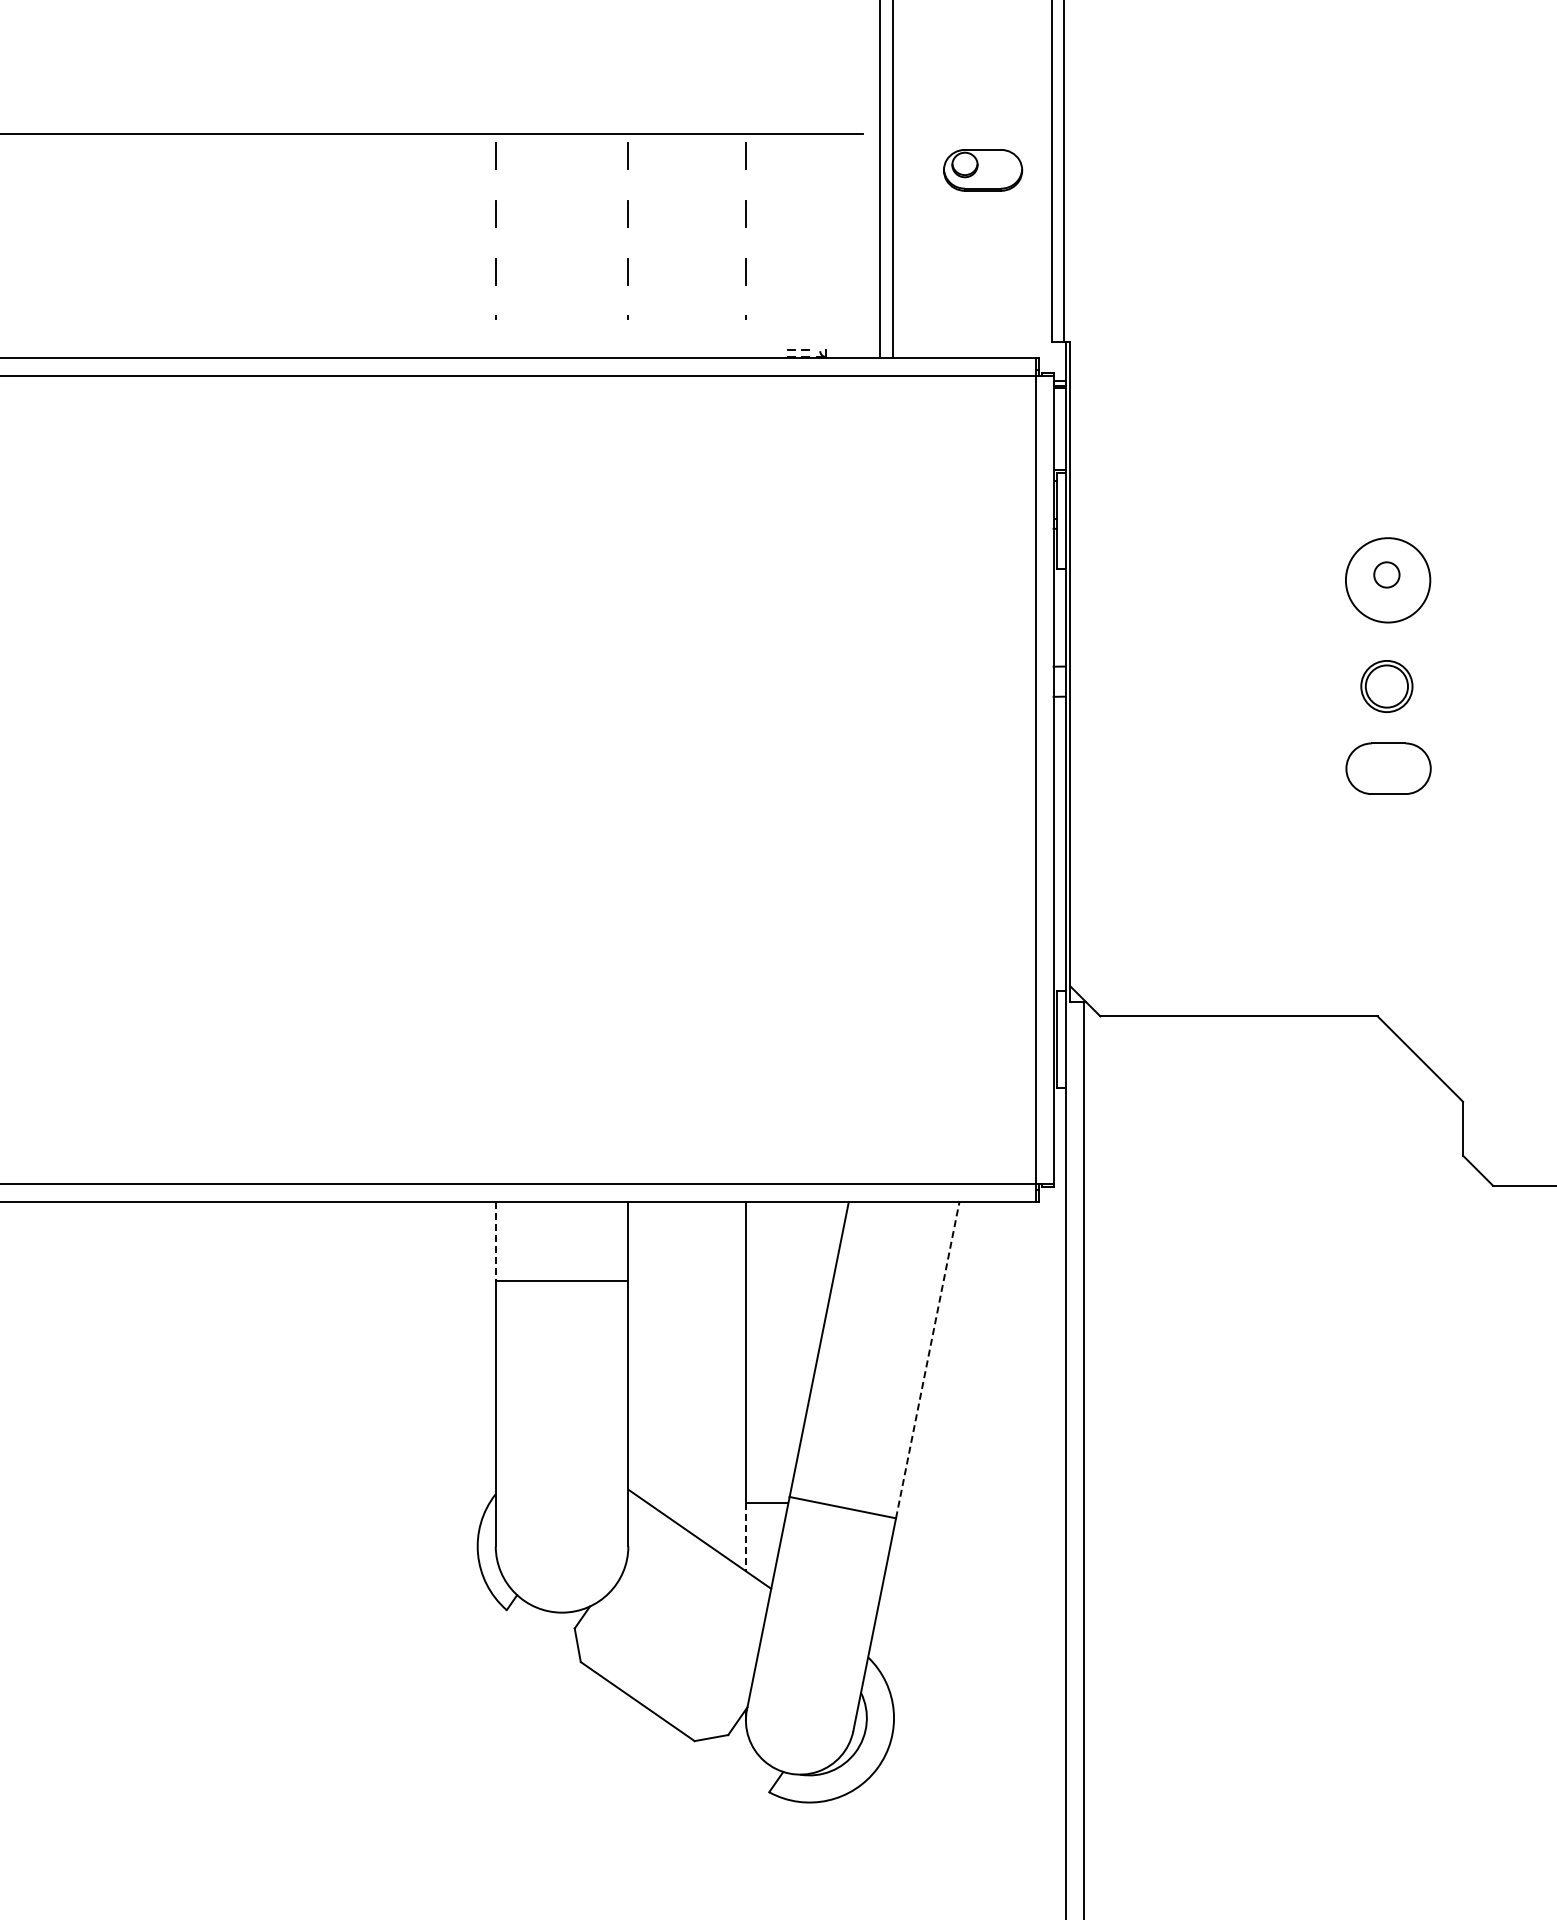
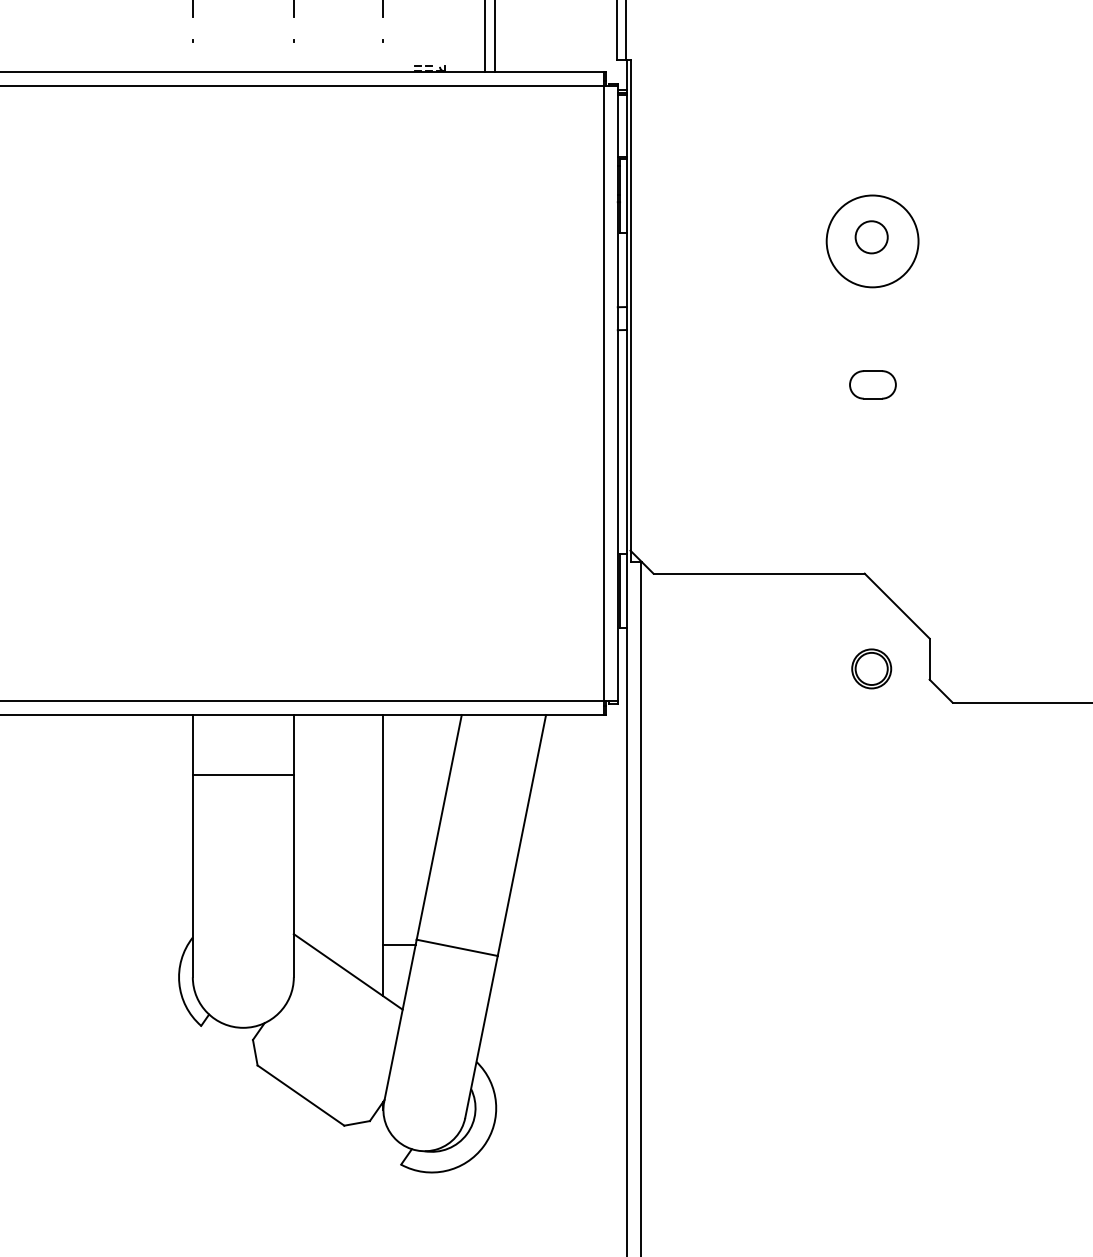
circle: (1386, 574) -> (871, 236), size x1.67
circle: (1387, 580) -> (872, 241), size x1.43
part: (1386, 686) -> (871, 668), moved
part: (1388, 768) -> (872, 384), size x0.71
line: (495, 1241) -> (192, 745), dashed -> solid
line: (927, 1359) -> (521, 834), dashed -> solid
line: (745, 1537) -> (383, 970), dashed -> solid

